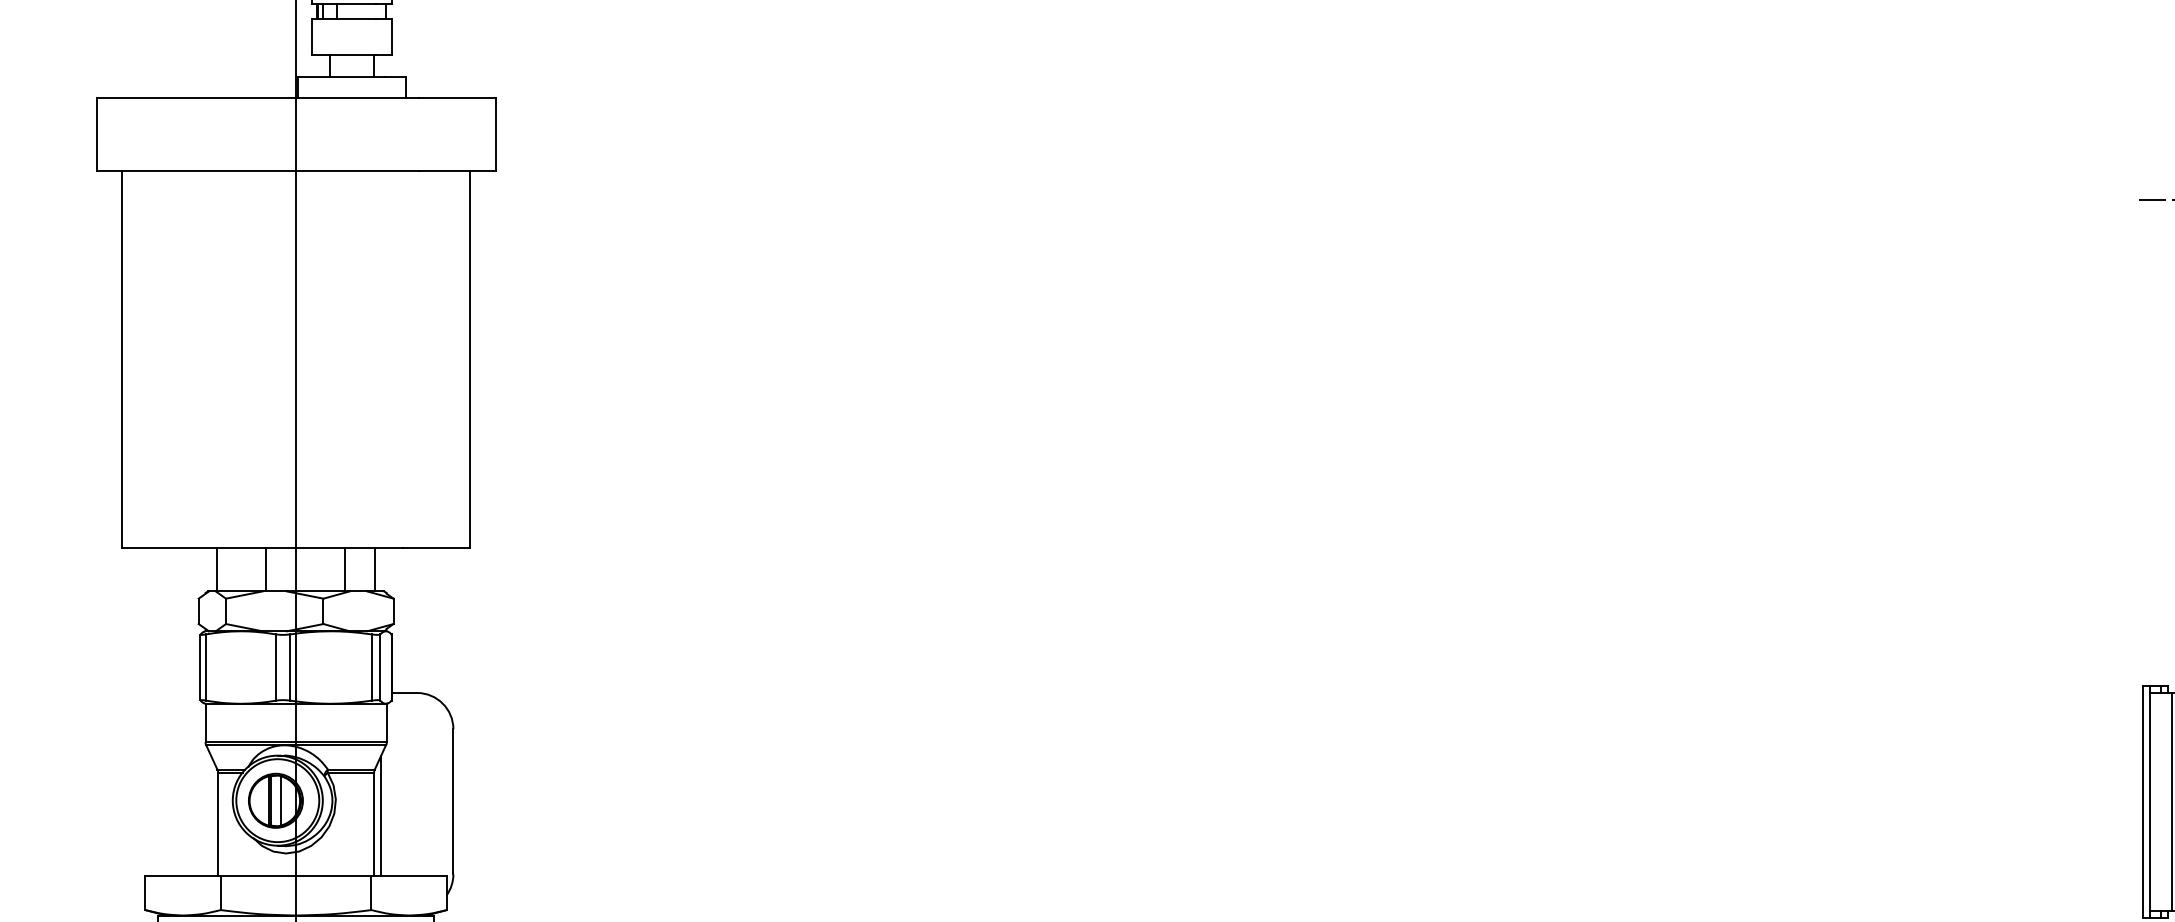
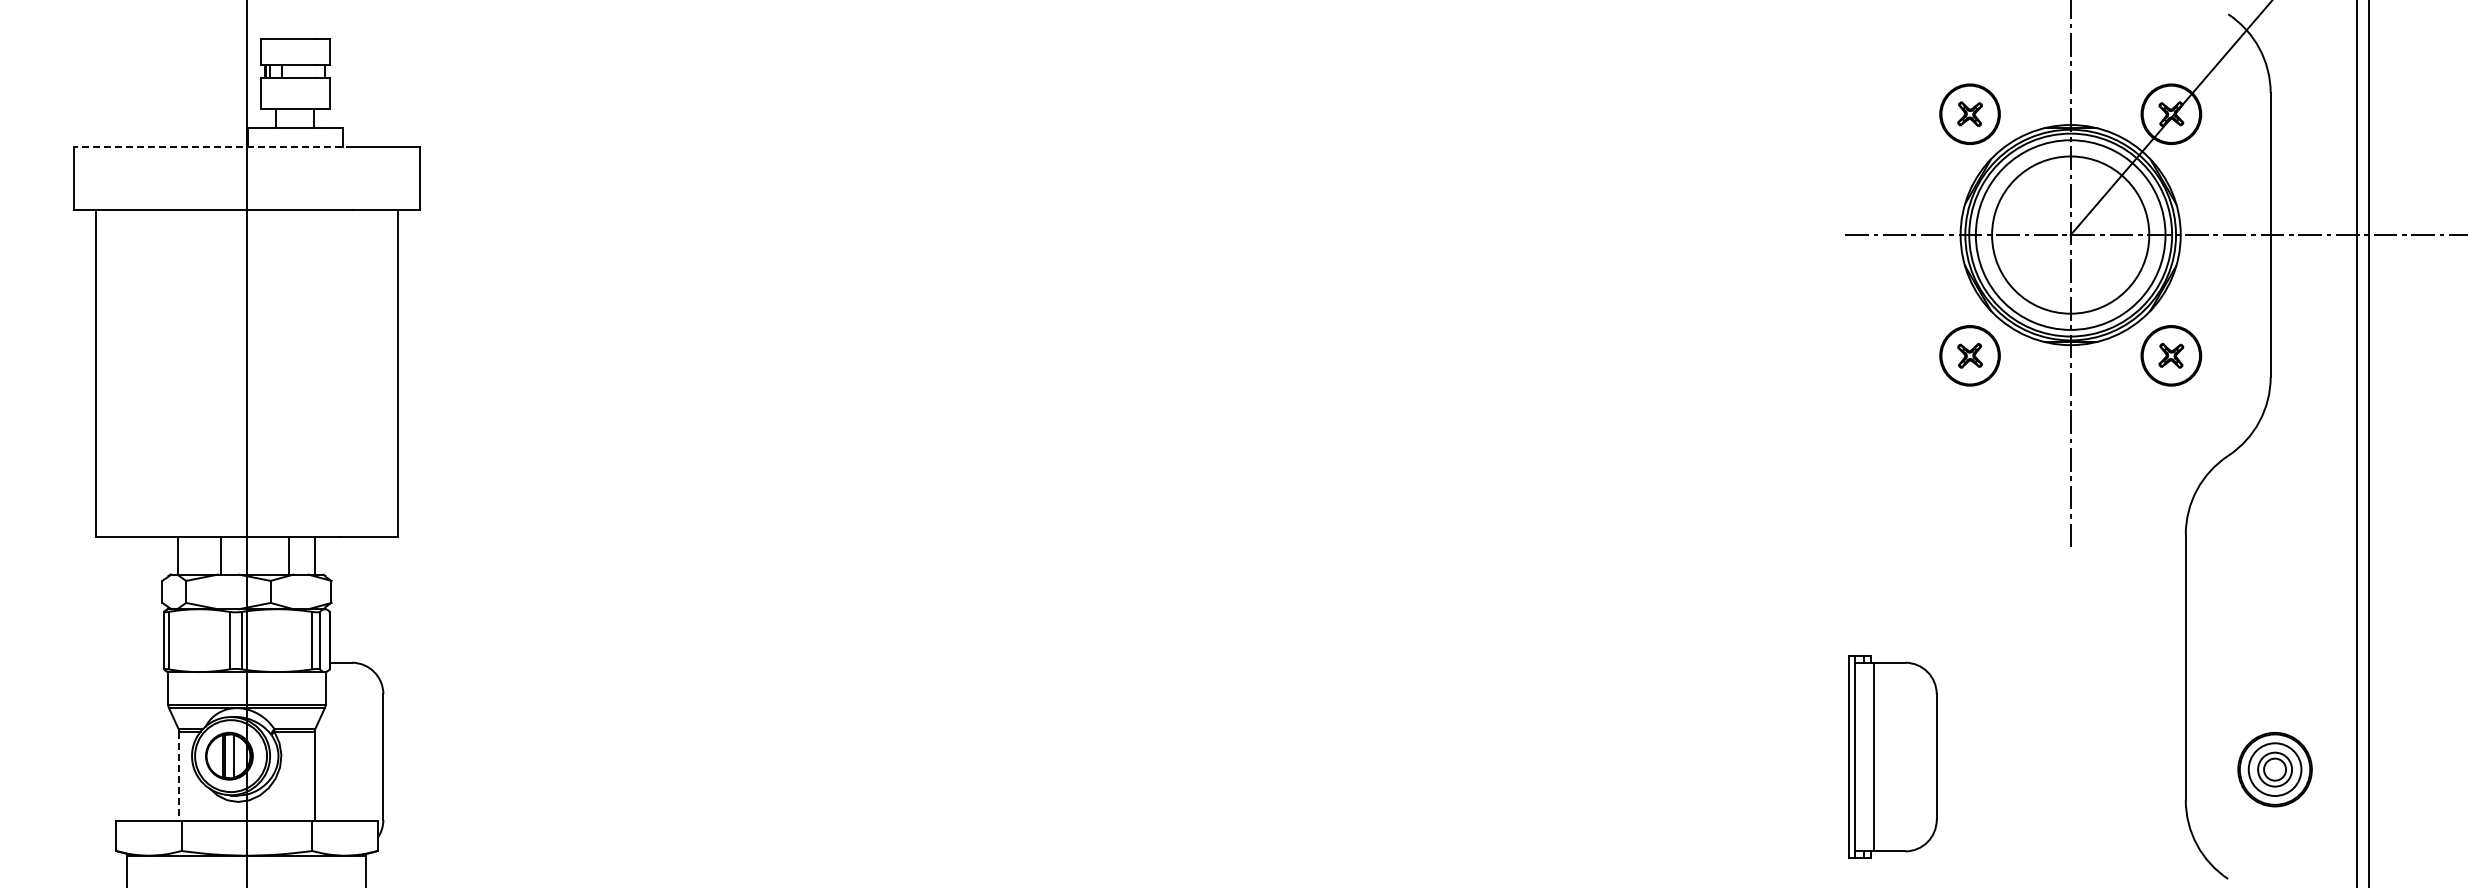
line: (257, 97) -> (213, 146), solid -> dashed
line: (380, 816) -> (320, 769), removed
line: (218, 824) -> (179, 776), solid -> dashed

